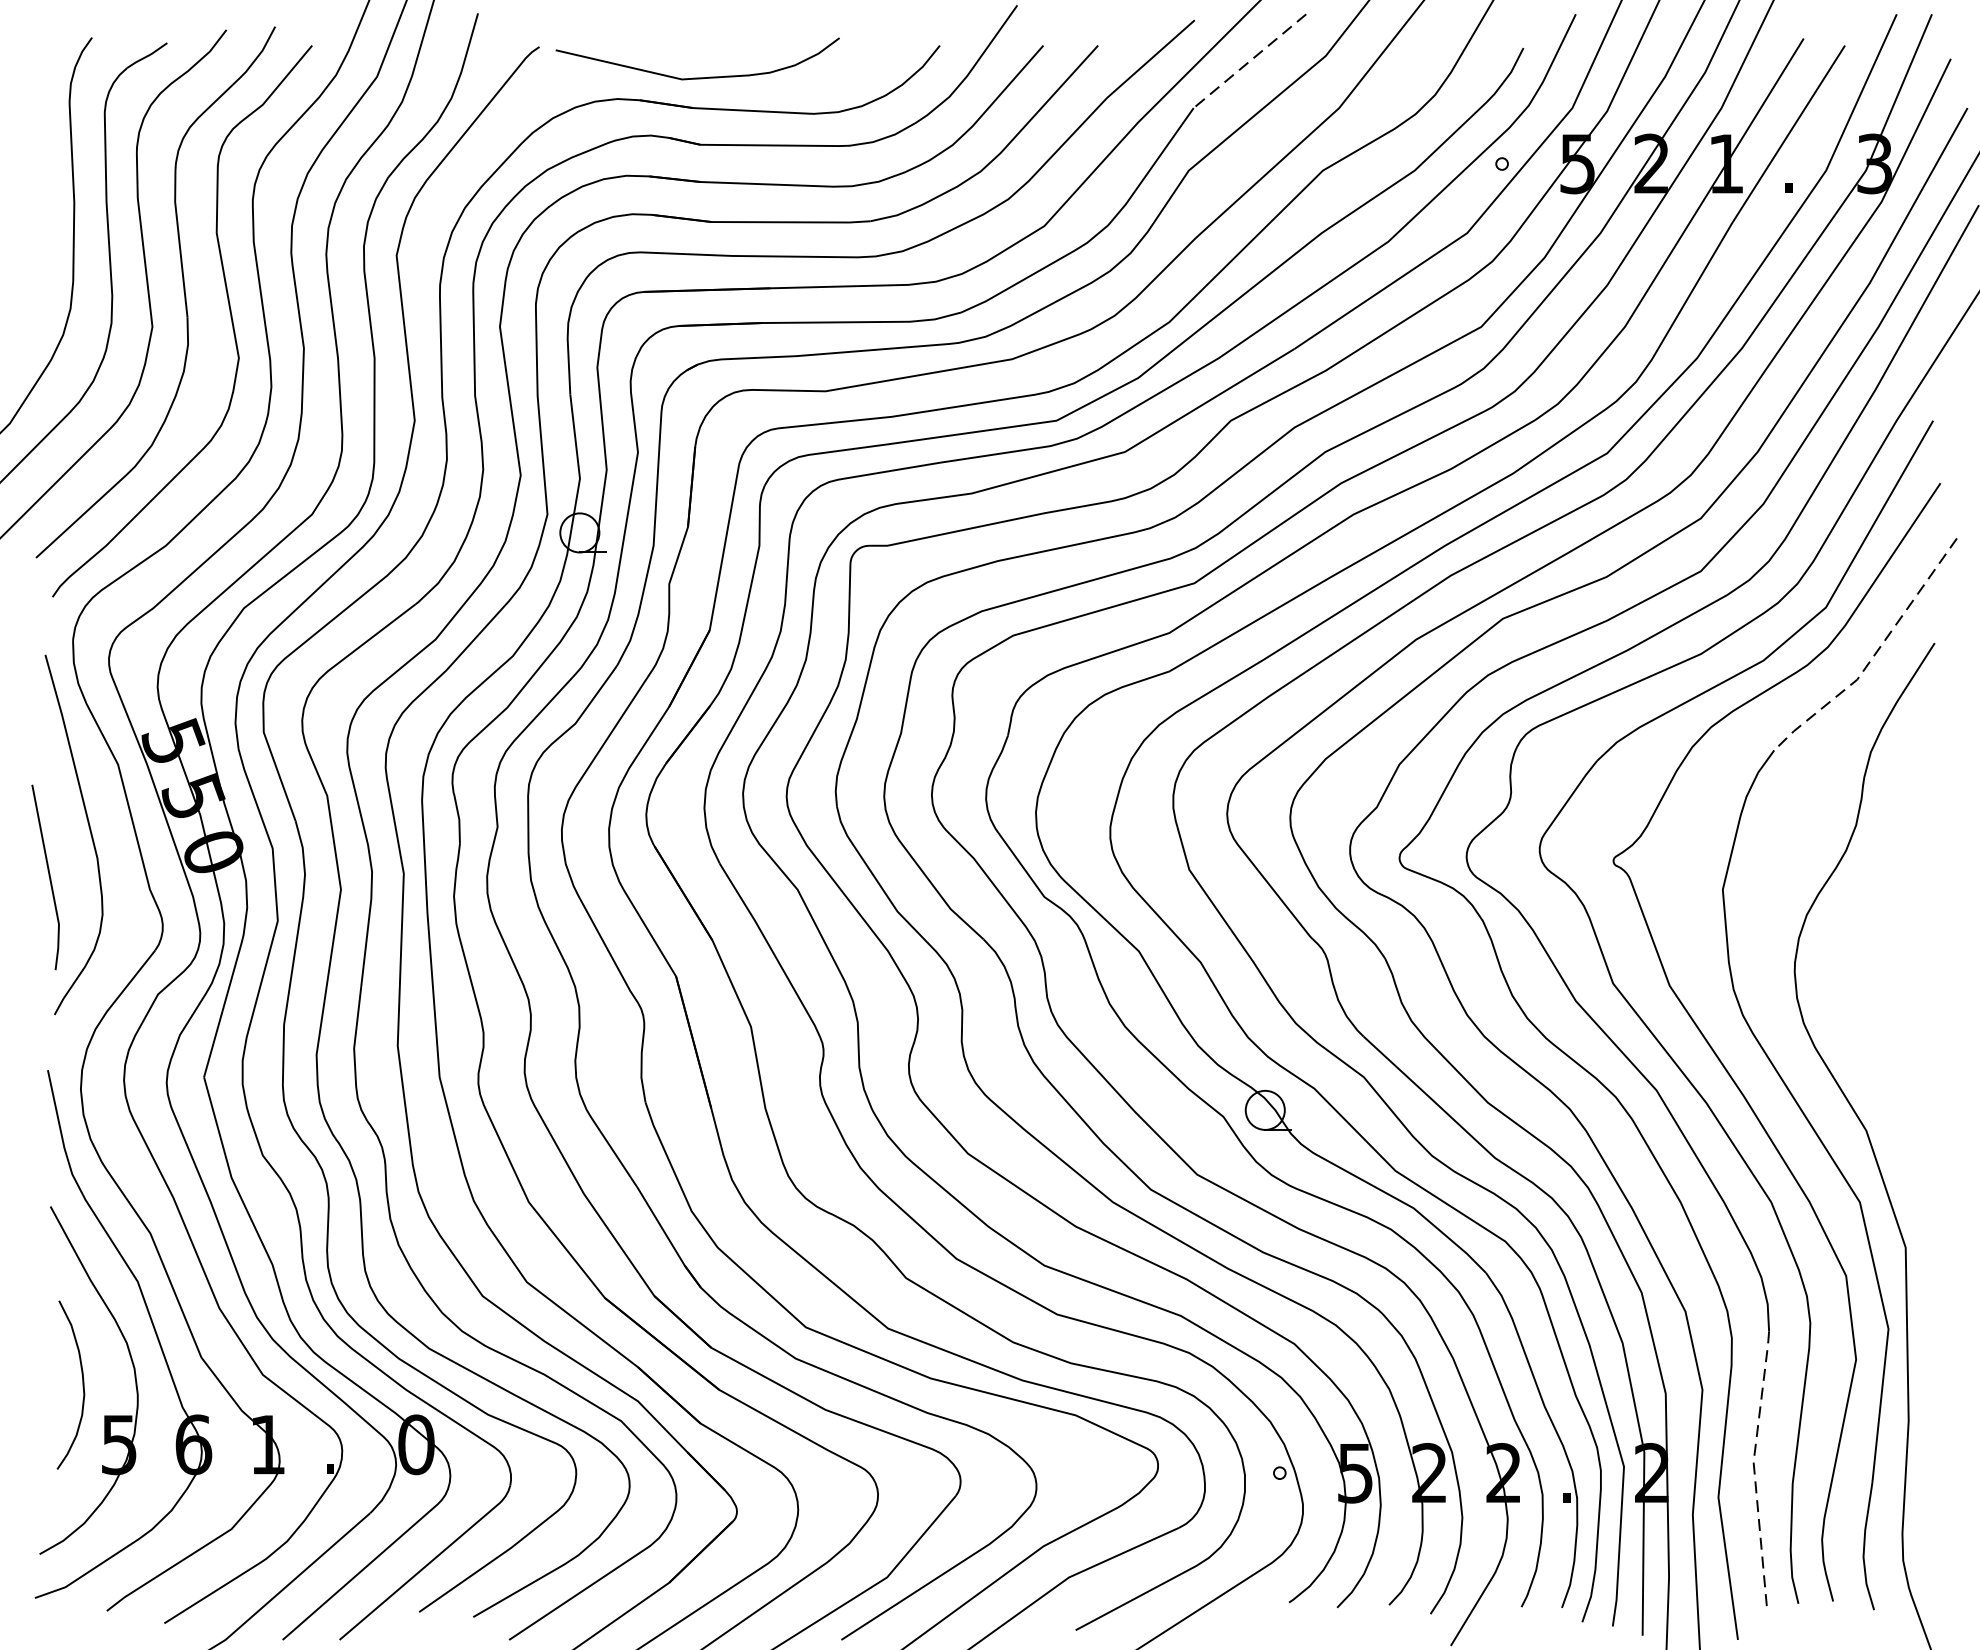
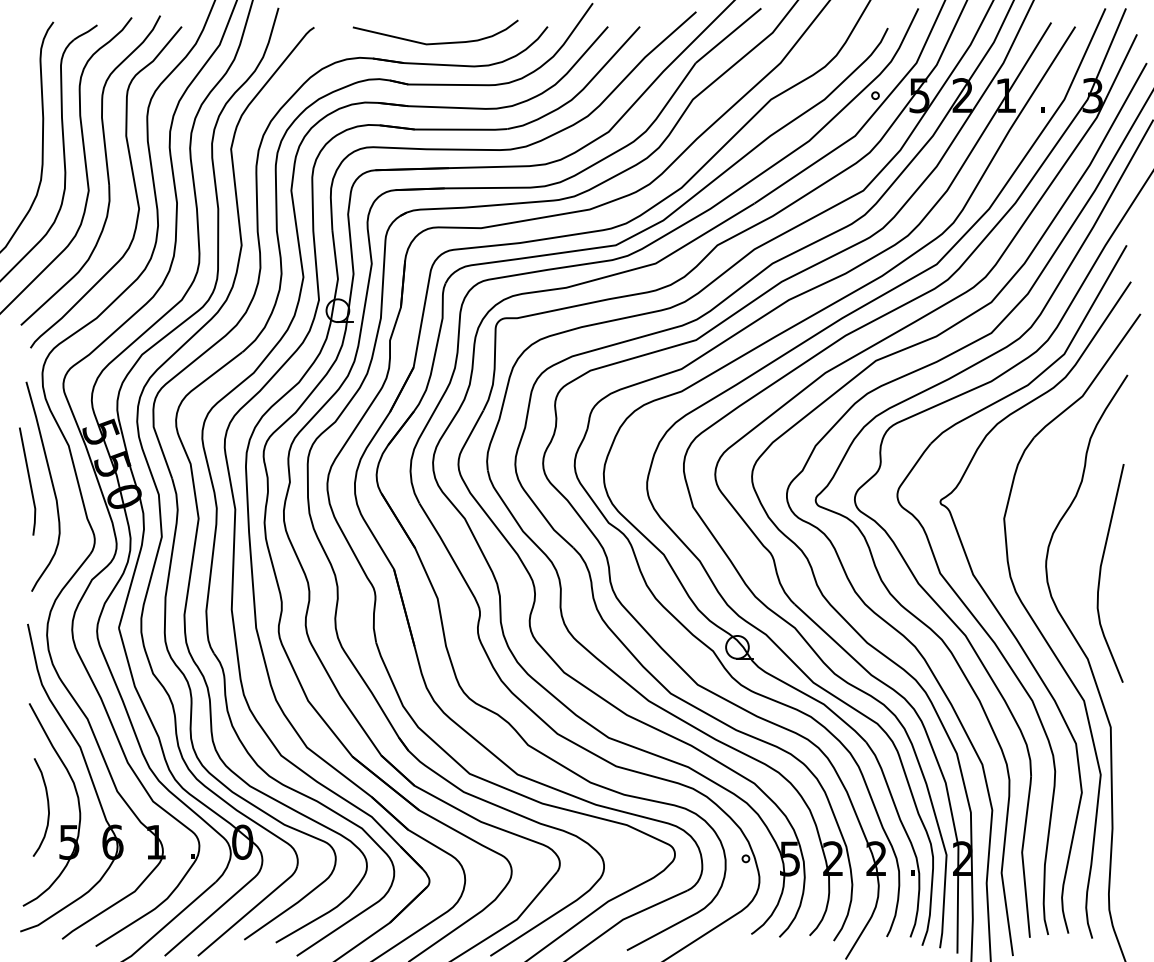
line: (1249, 60) -> (728, 35), dashed -> solid
curve: (699, 76) -> (436, 42), moved
line: (1874, 656) -> (1092, 382), dashed -> solid
line: (49, 877) -> (29, 481), moved
curve: (1889, 980) -> (1101, 571), added
line: (1754, 1469) -> (1022, 856), dashed -> solid

